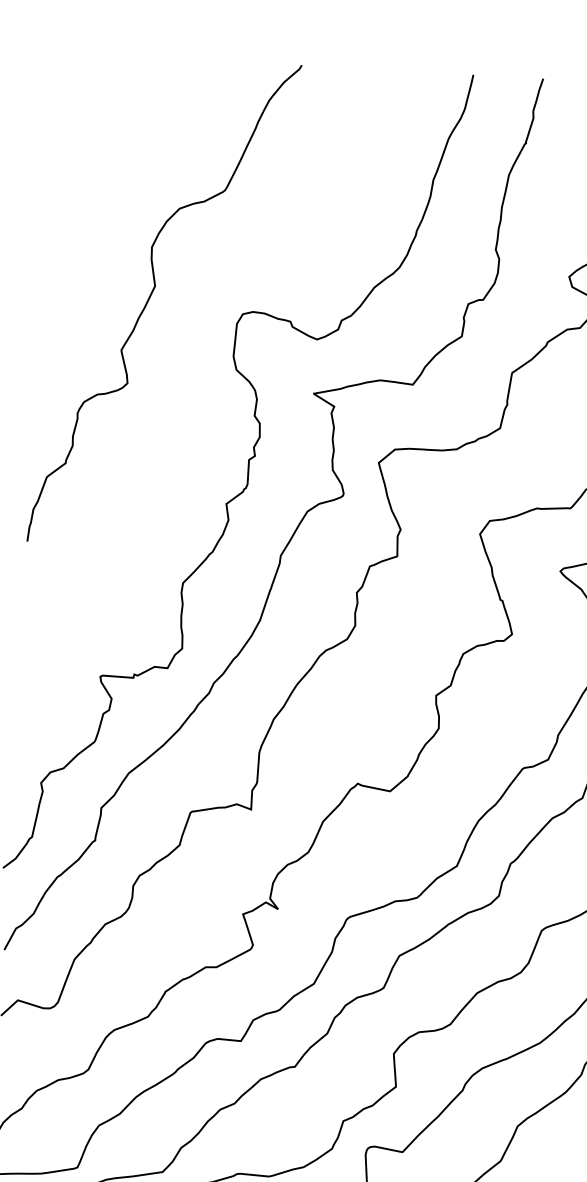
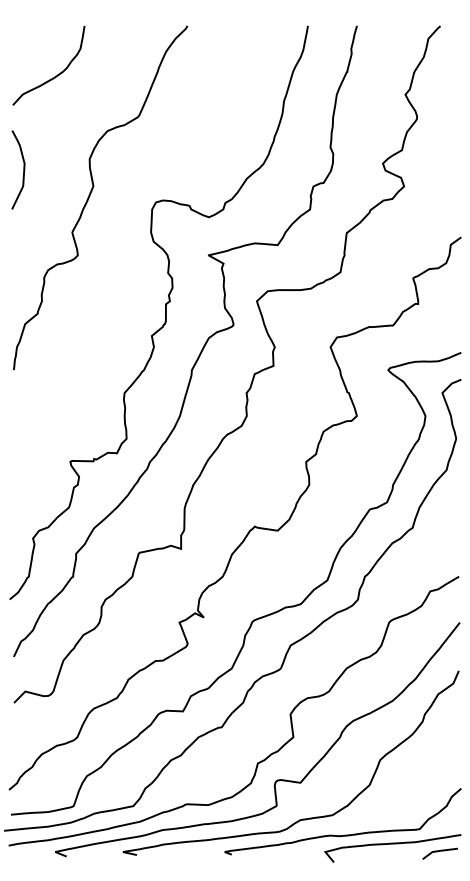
curve: (109, 125) -> (55, 75), added
curve: (56, 256) -> (23, 169), added

